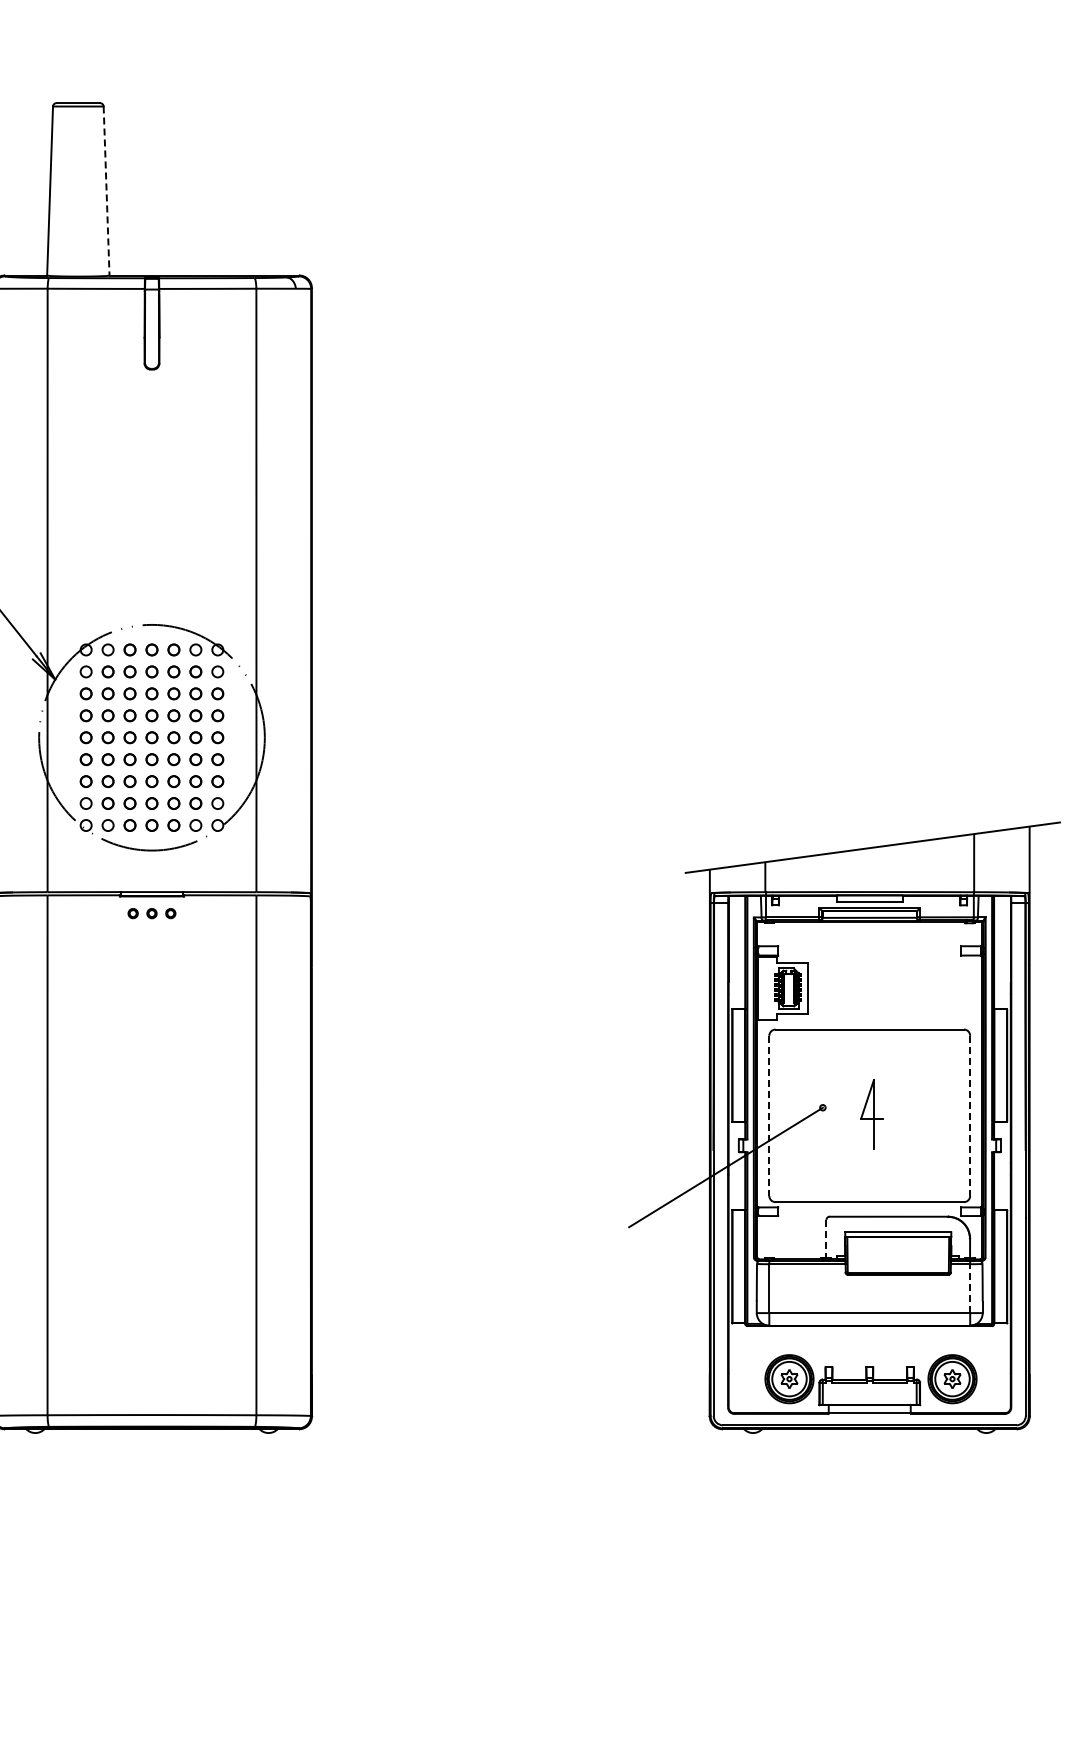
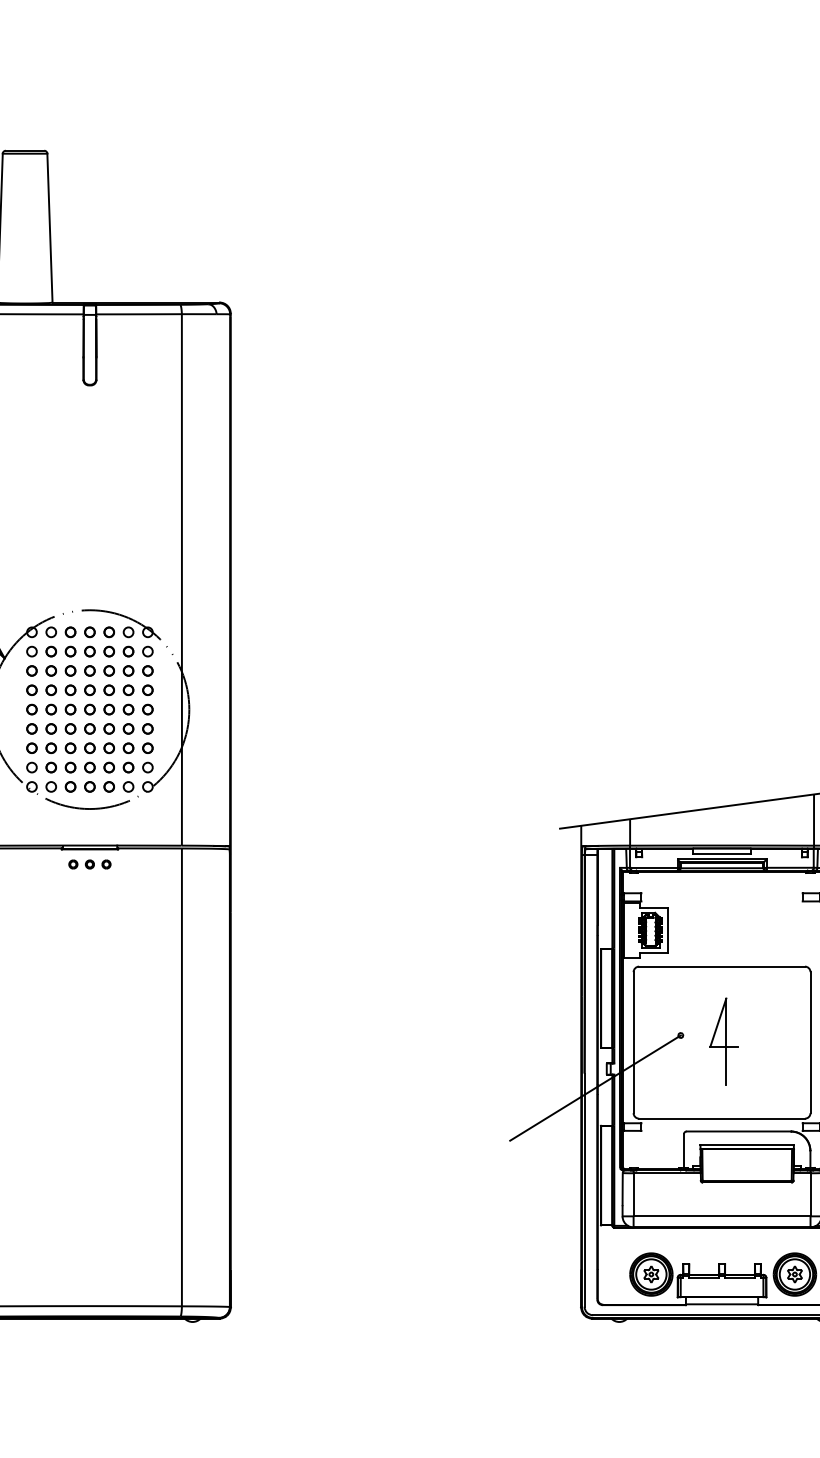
line: (106, 191) -> (49, 228), dashed -> solid
part: (871, 1114) -> (723, 1041), size x1.43
line: (769, 1116) -> (633, 1043), dashed -> solid
line: (970, 1116) -> (810, 1043), dashed -> solid
line: (826, 1239) -> (683, 1151), dashed -> solid
line: (970, 1288) -> (810, 1194), dashed -> solid

